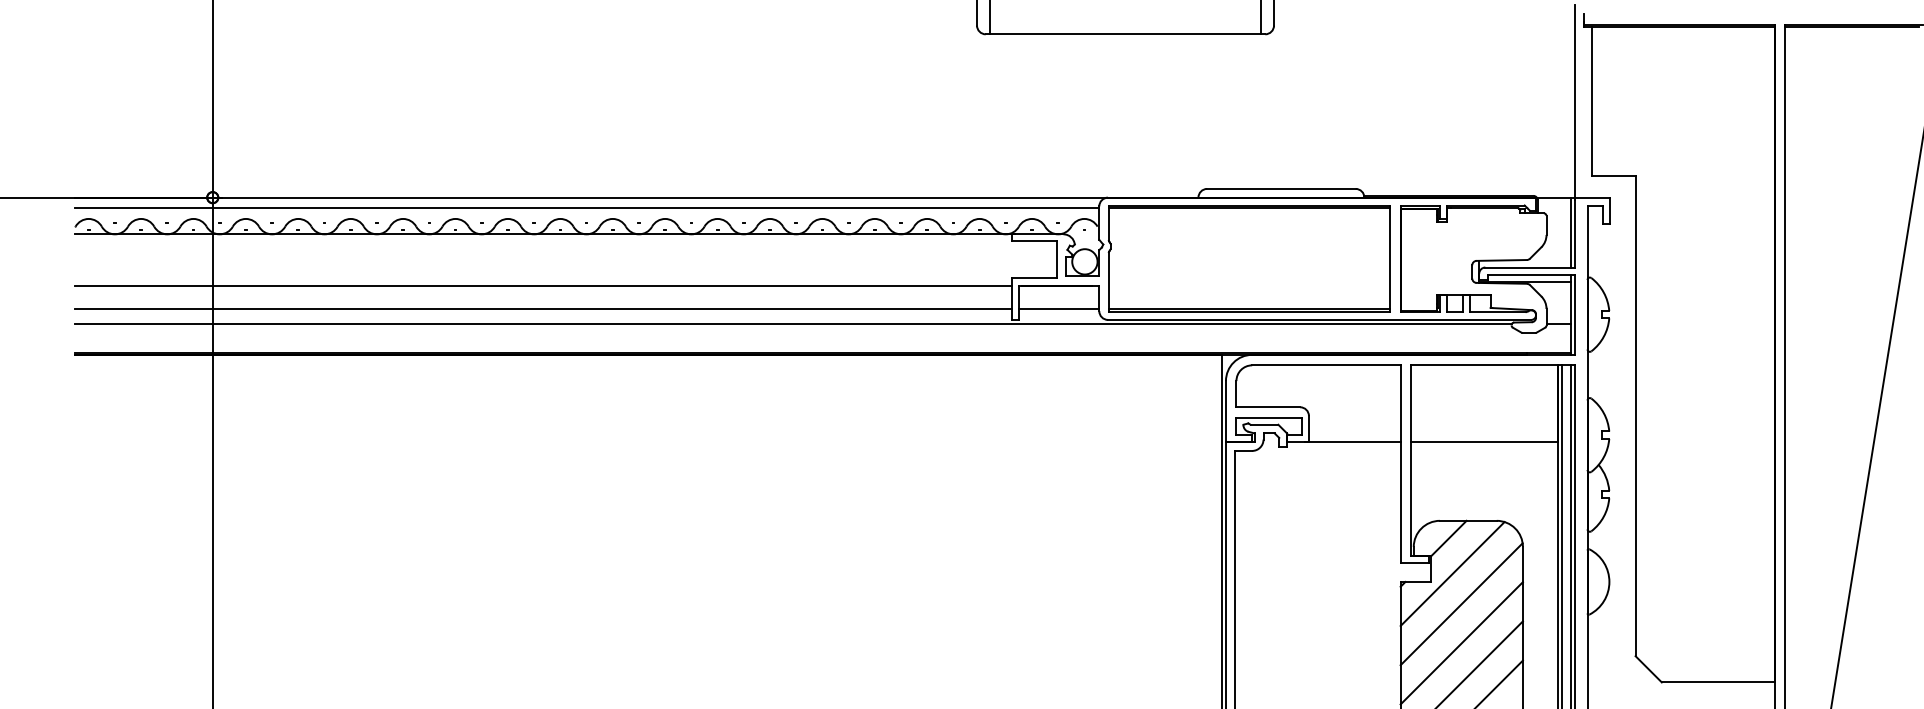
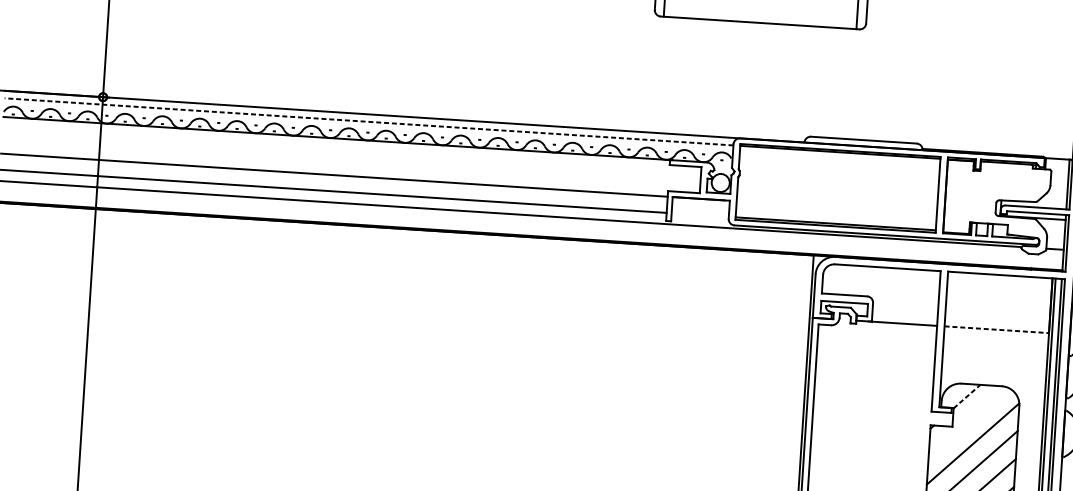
line: (586, 208) -> (368, 122), solid -> dashed
line: (1058, 308) -> (699, 214), removed
line: (1485, 442) -> (997, 329), solid -> dashed
line: (1449, 538) -> (967, 396), solid -> dashed
line: (1452, 574) -> (967, 422), removed

